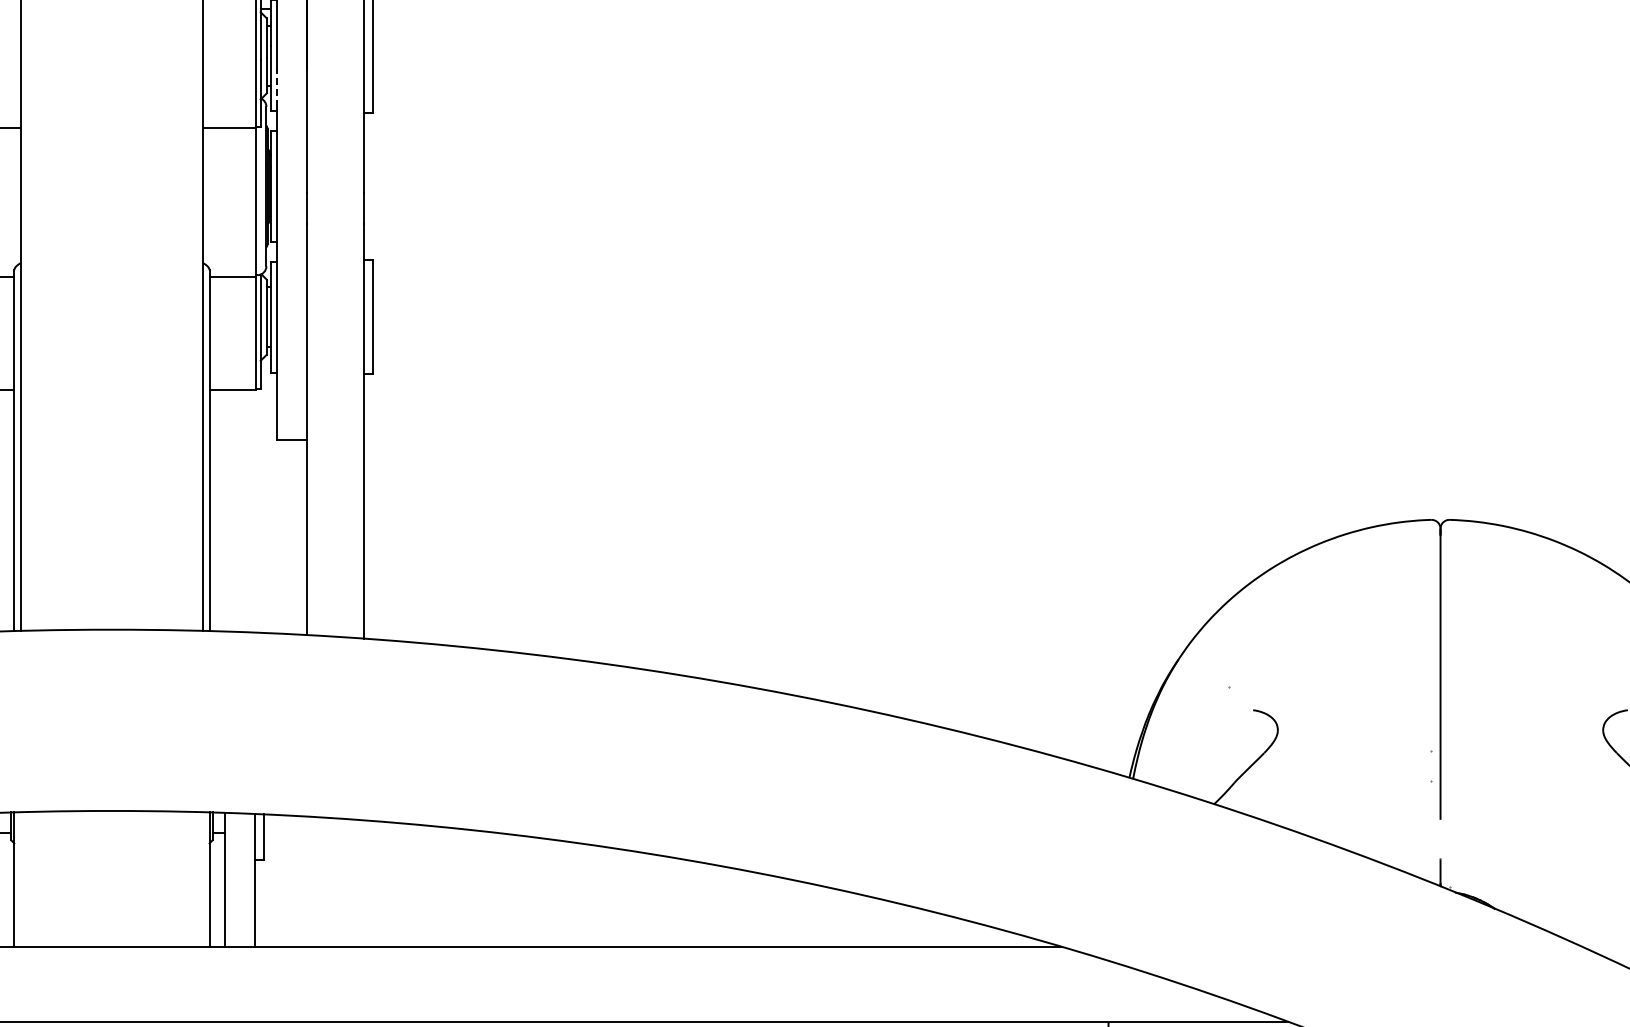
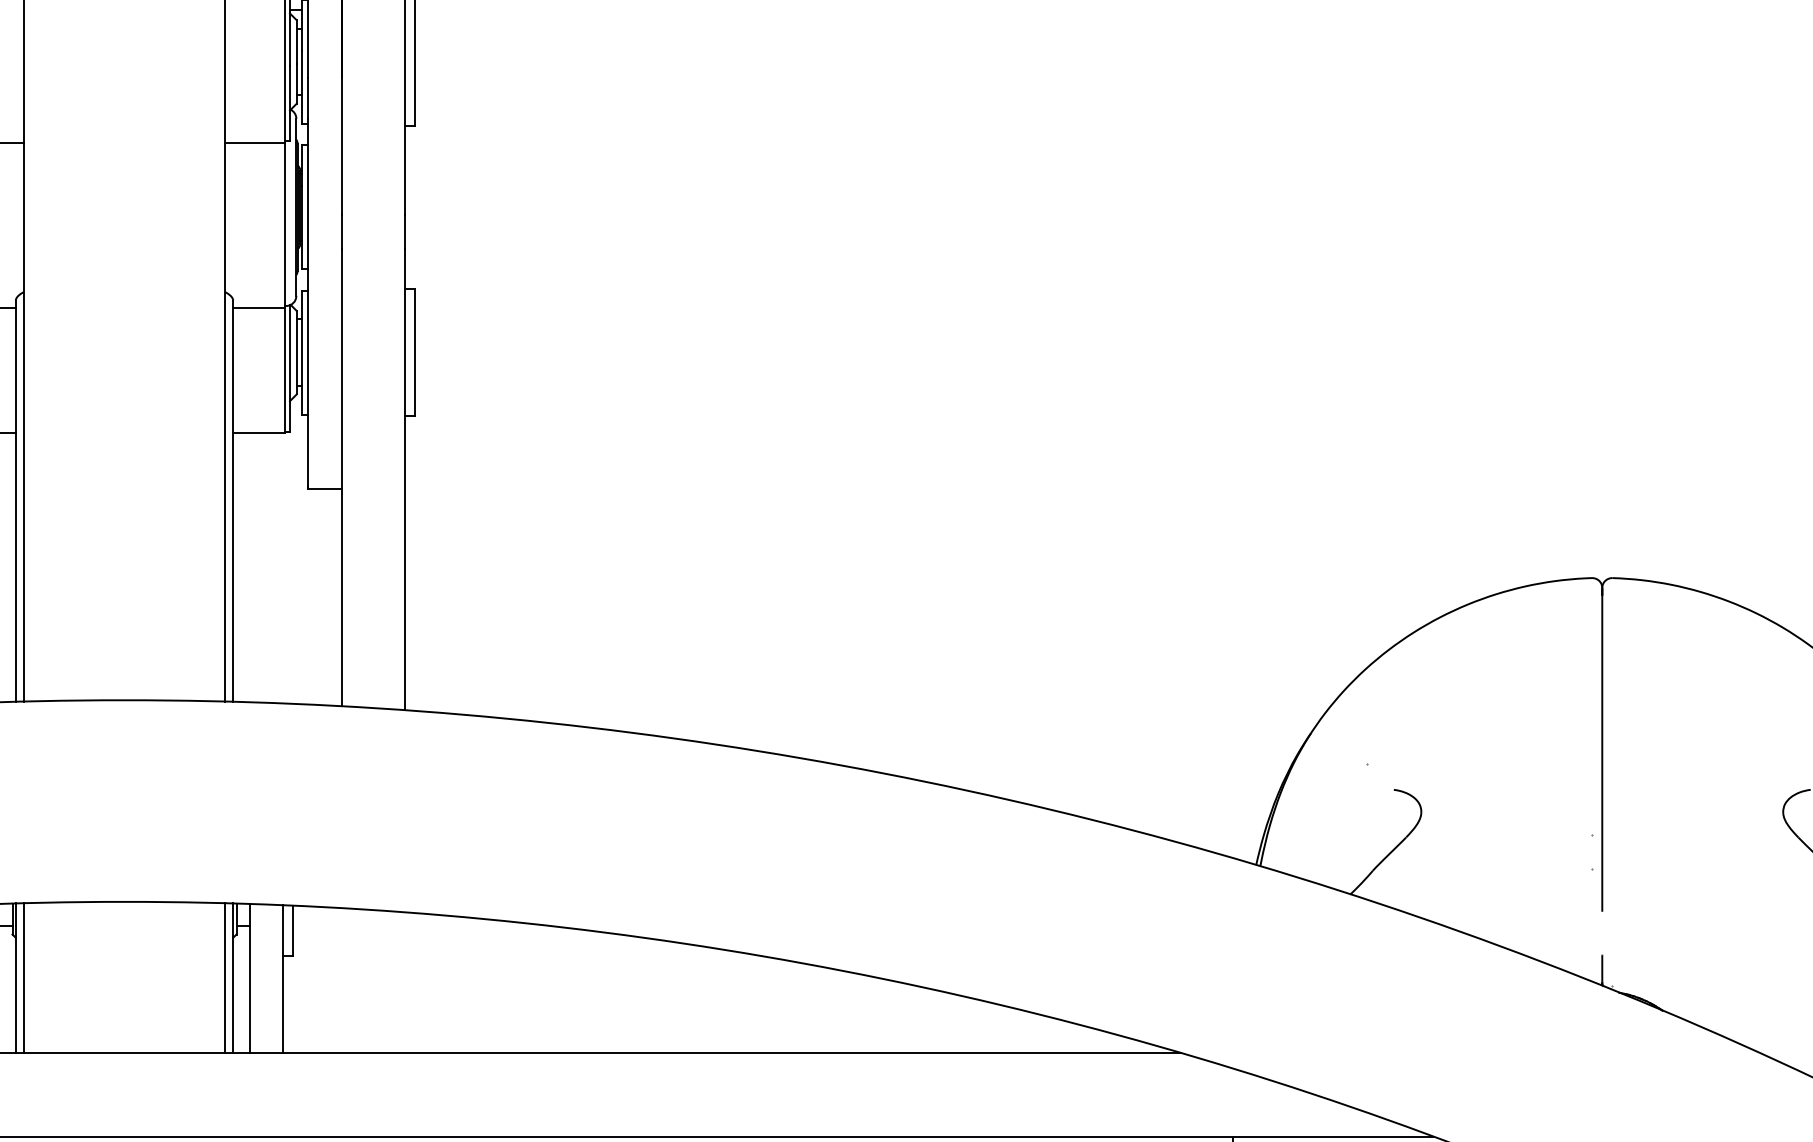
line: (277, 88) -> (308, 98), dashed -> solid
line: (21, 879) -> (23, 978), added
line: (202, 879) -> (225, 978), added

